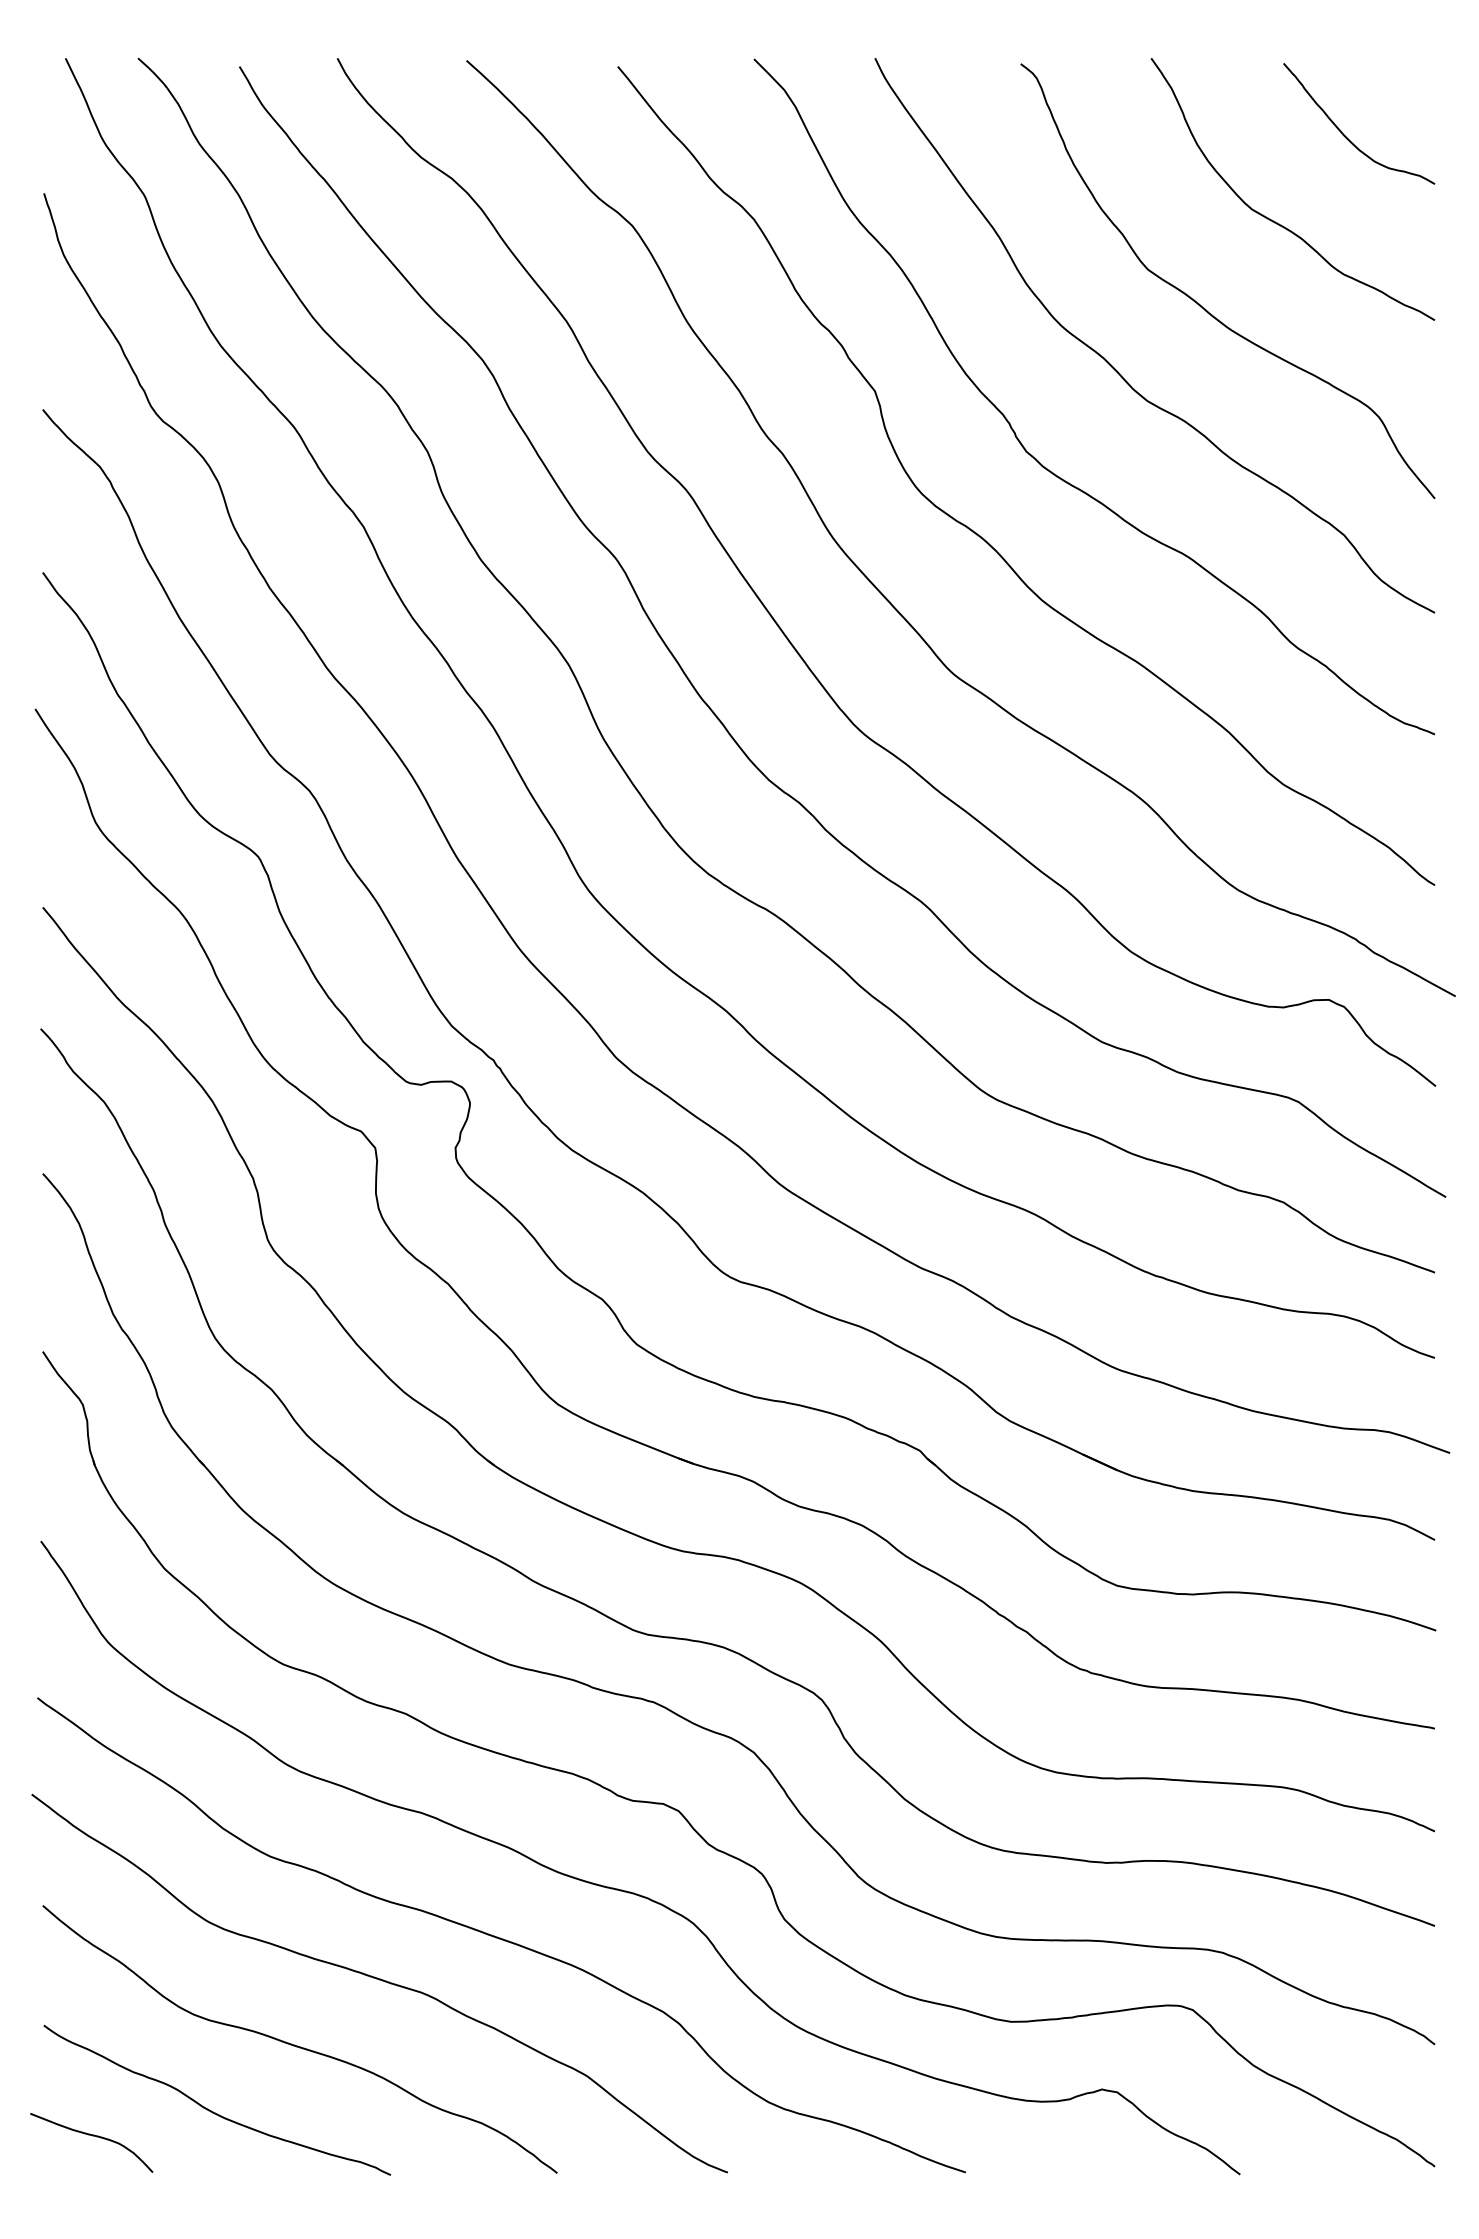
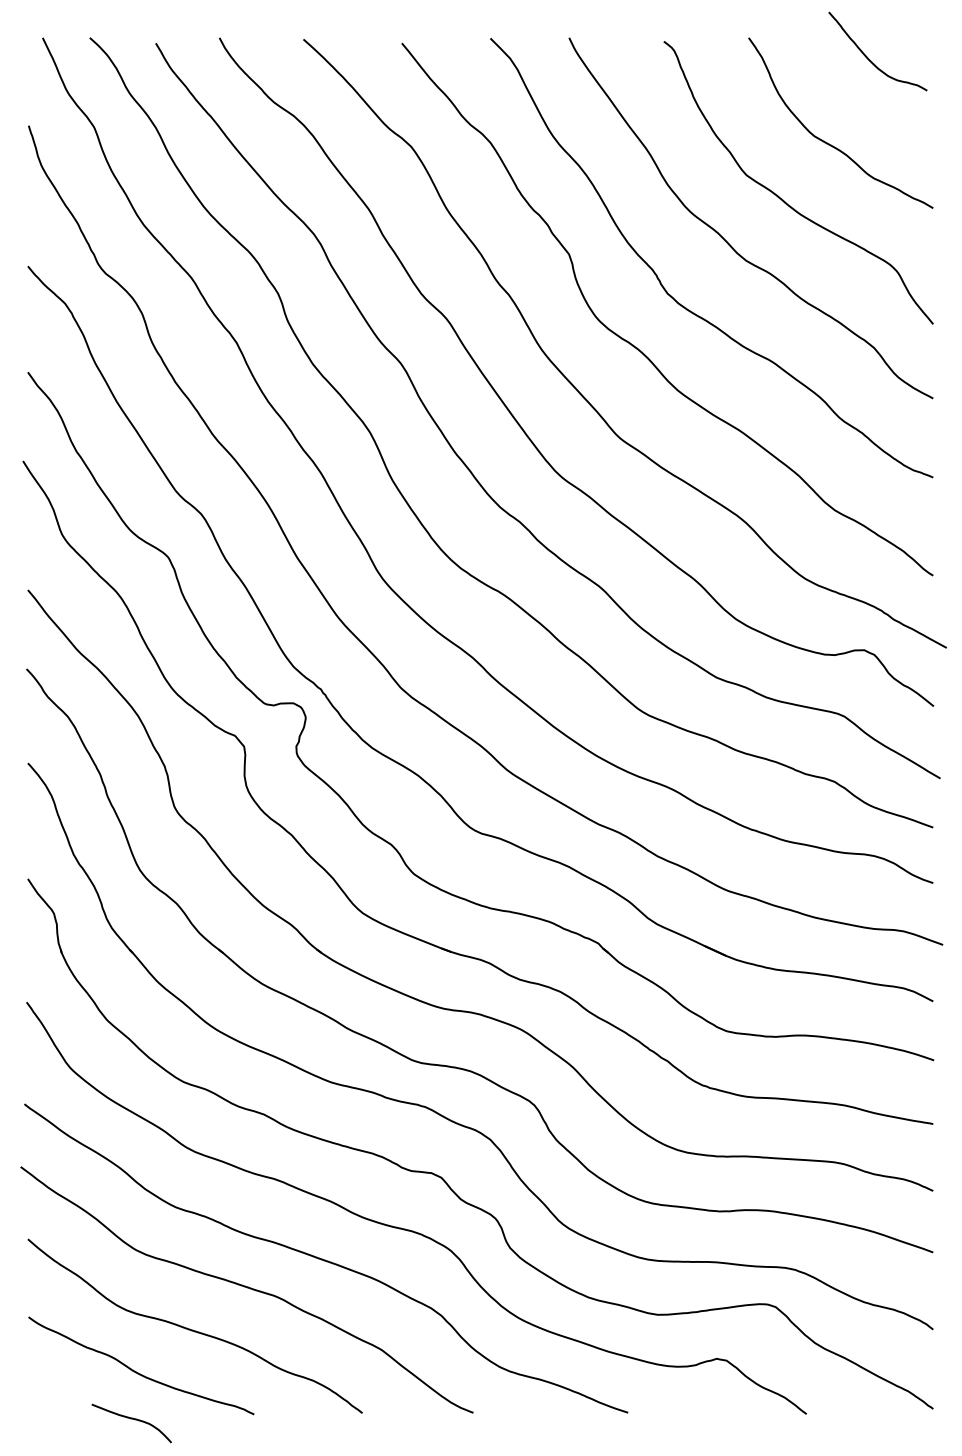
curve: (1346, 134) -> (869, 58), moved
curve: (91, 2136) -> (131, 1419), moved

